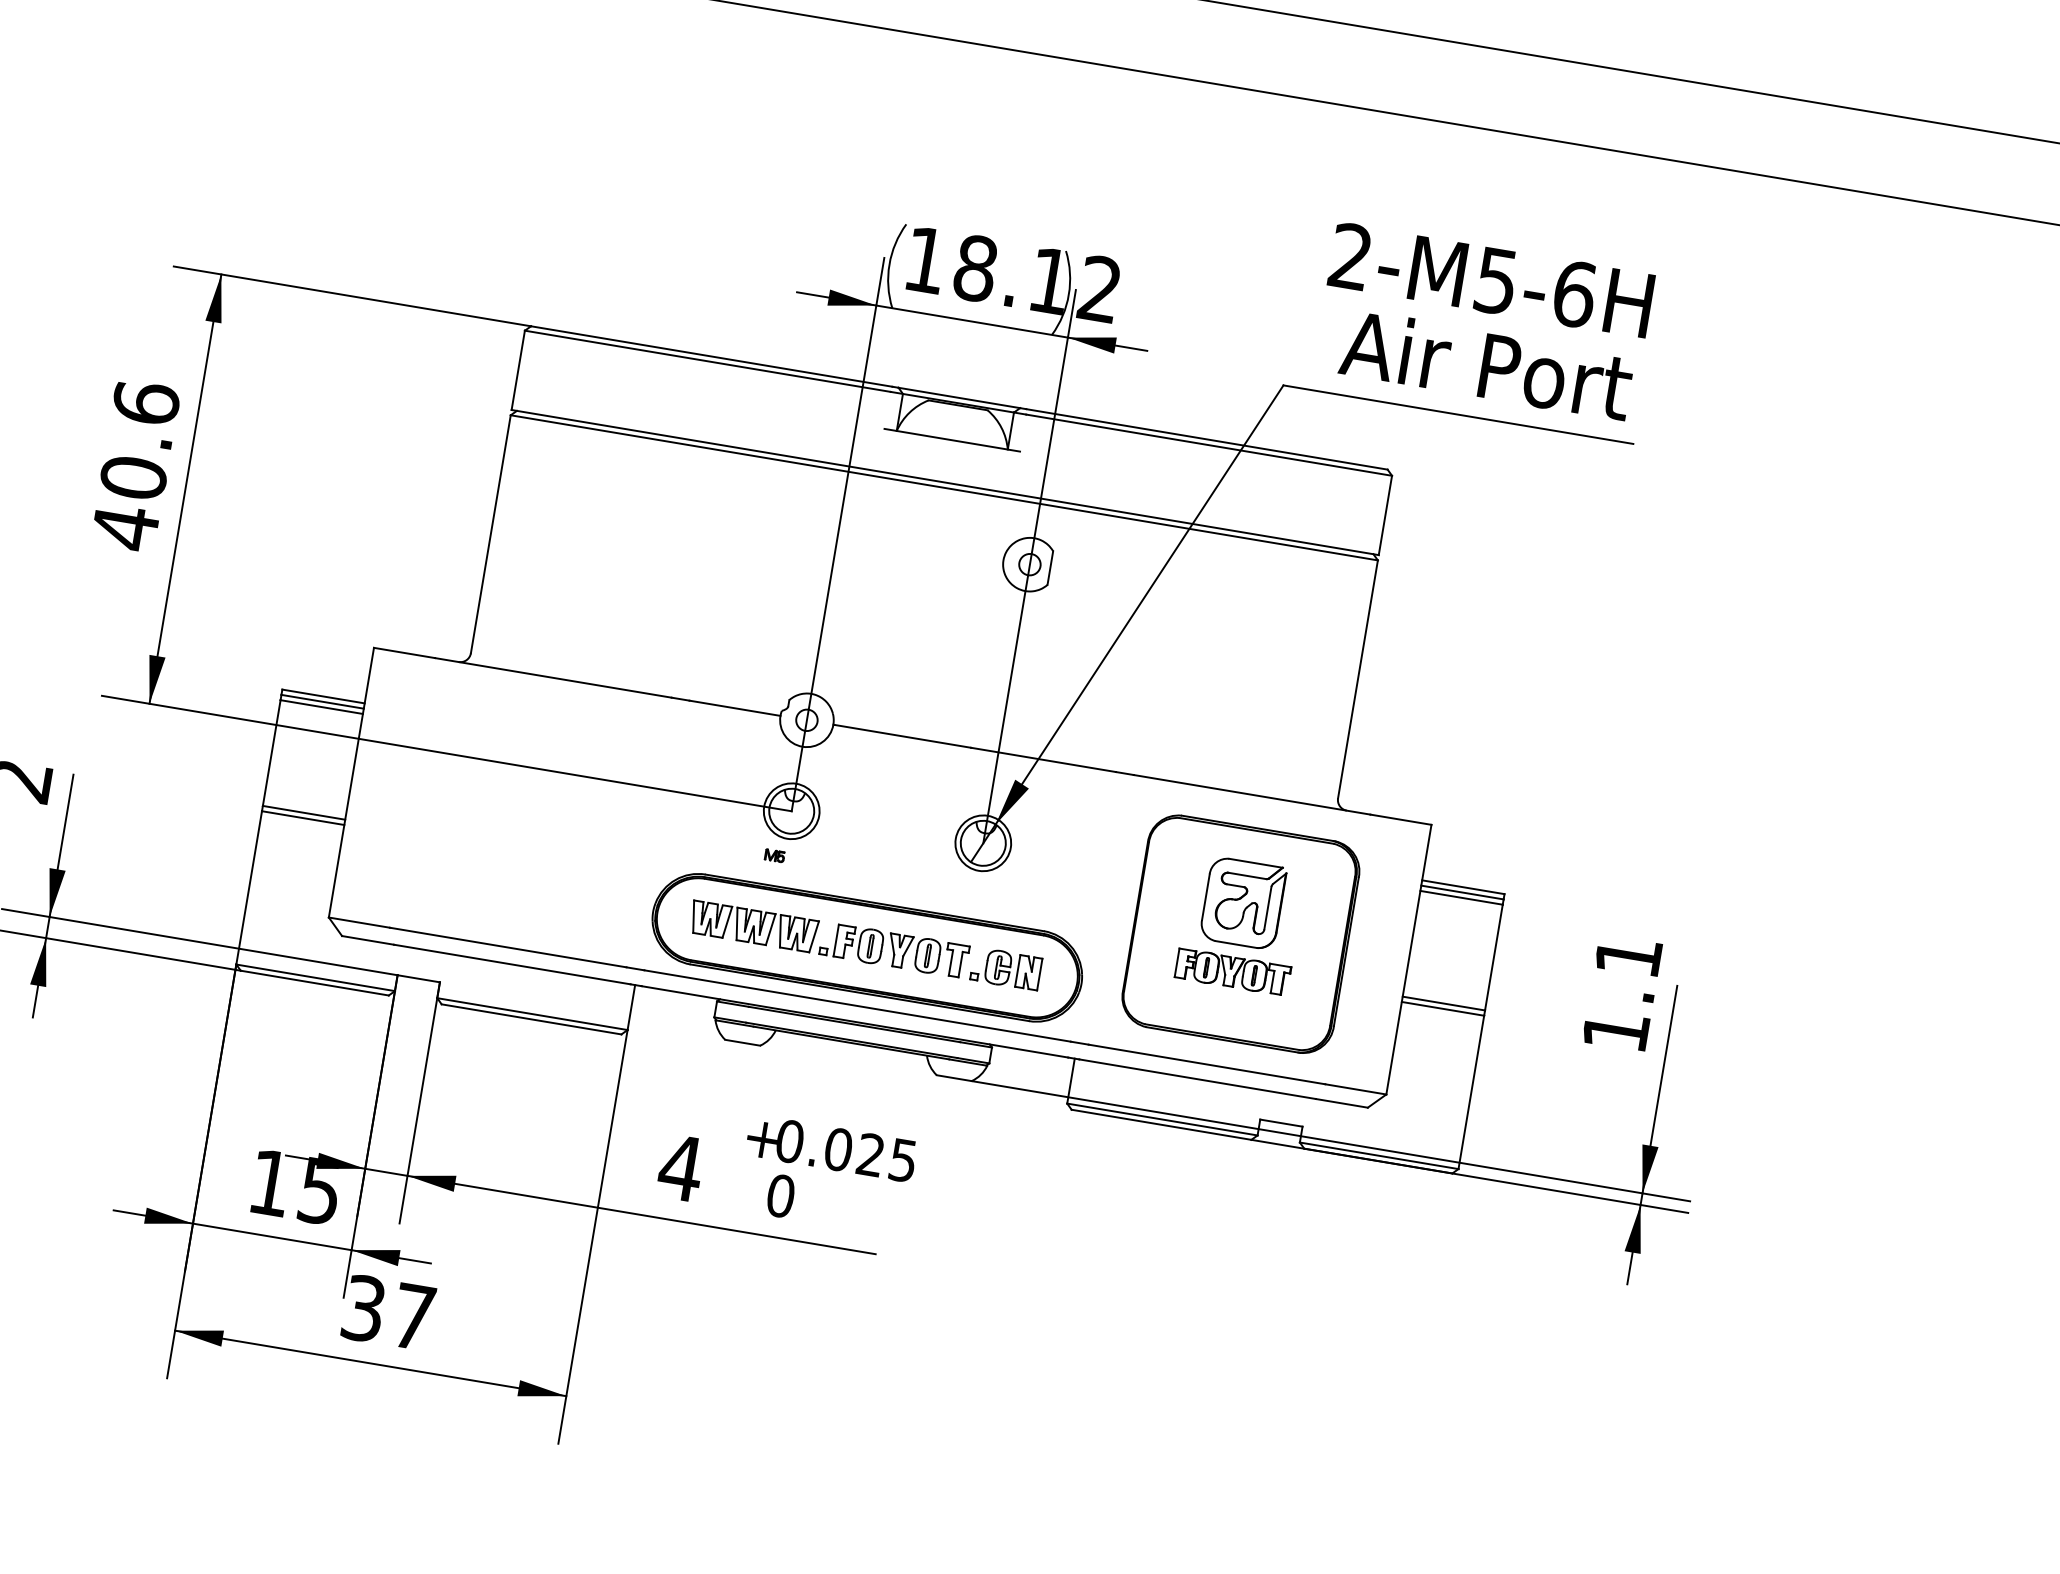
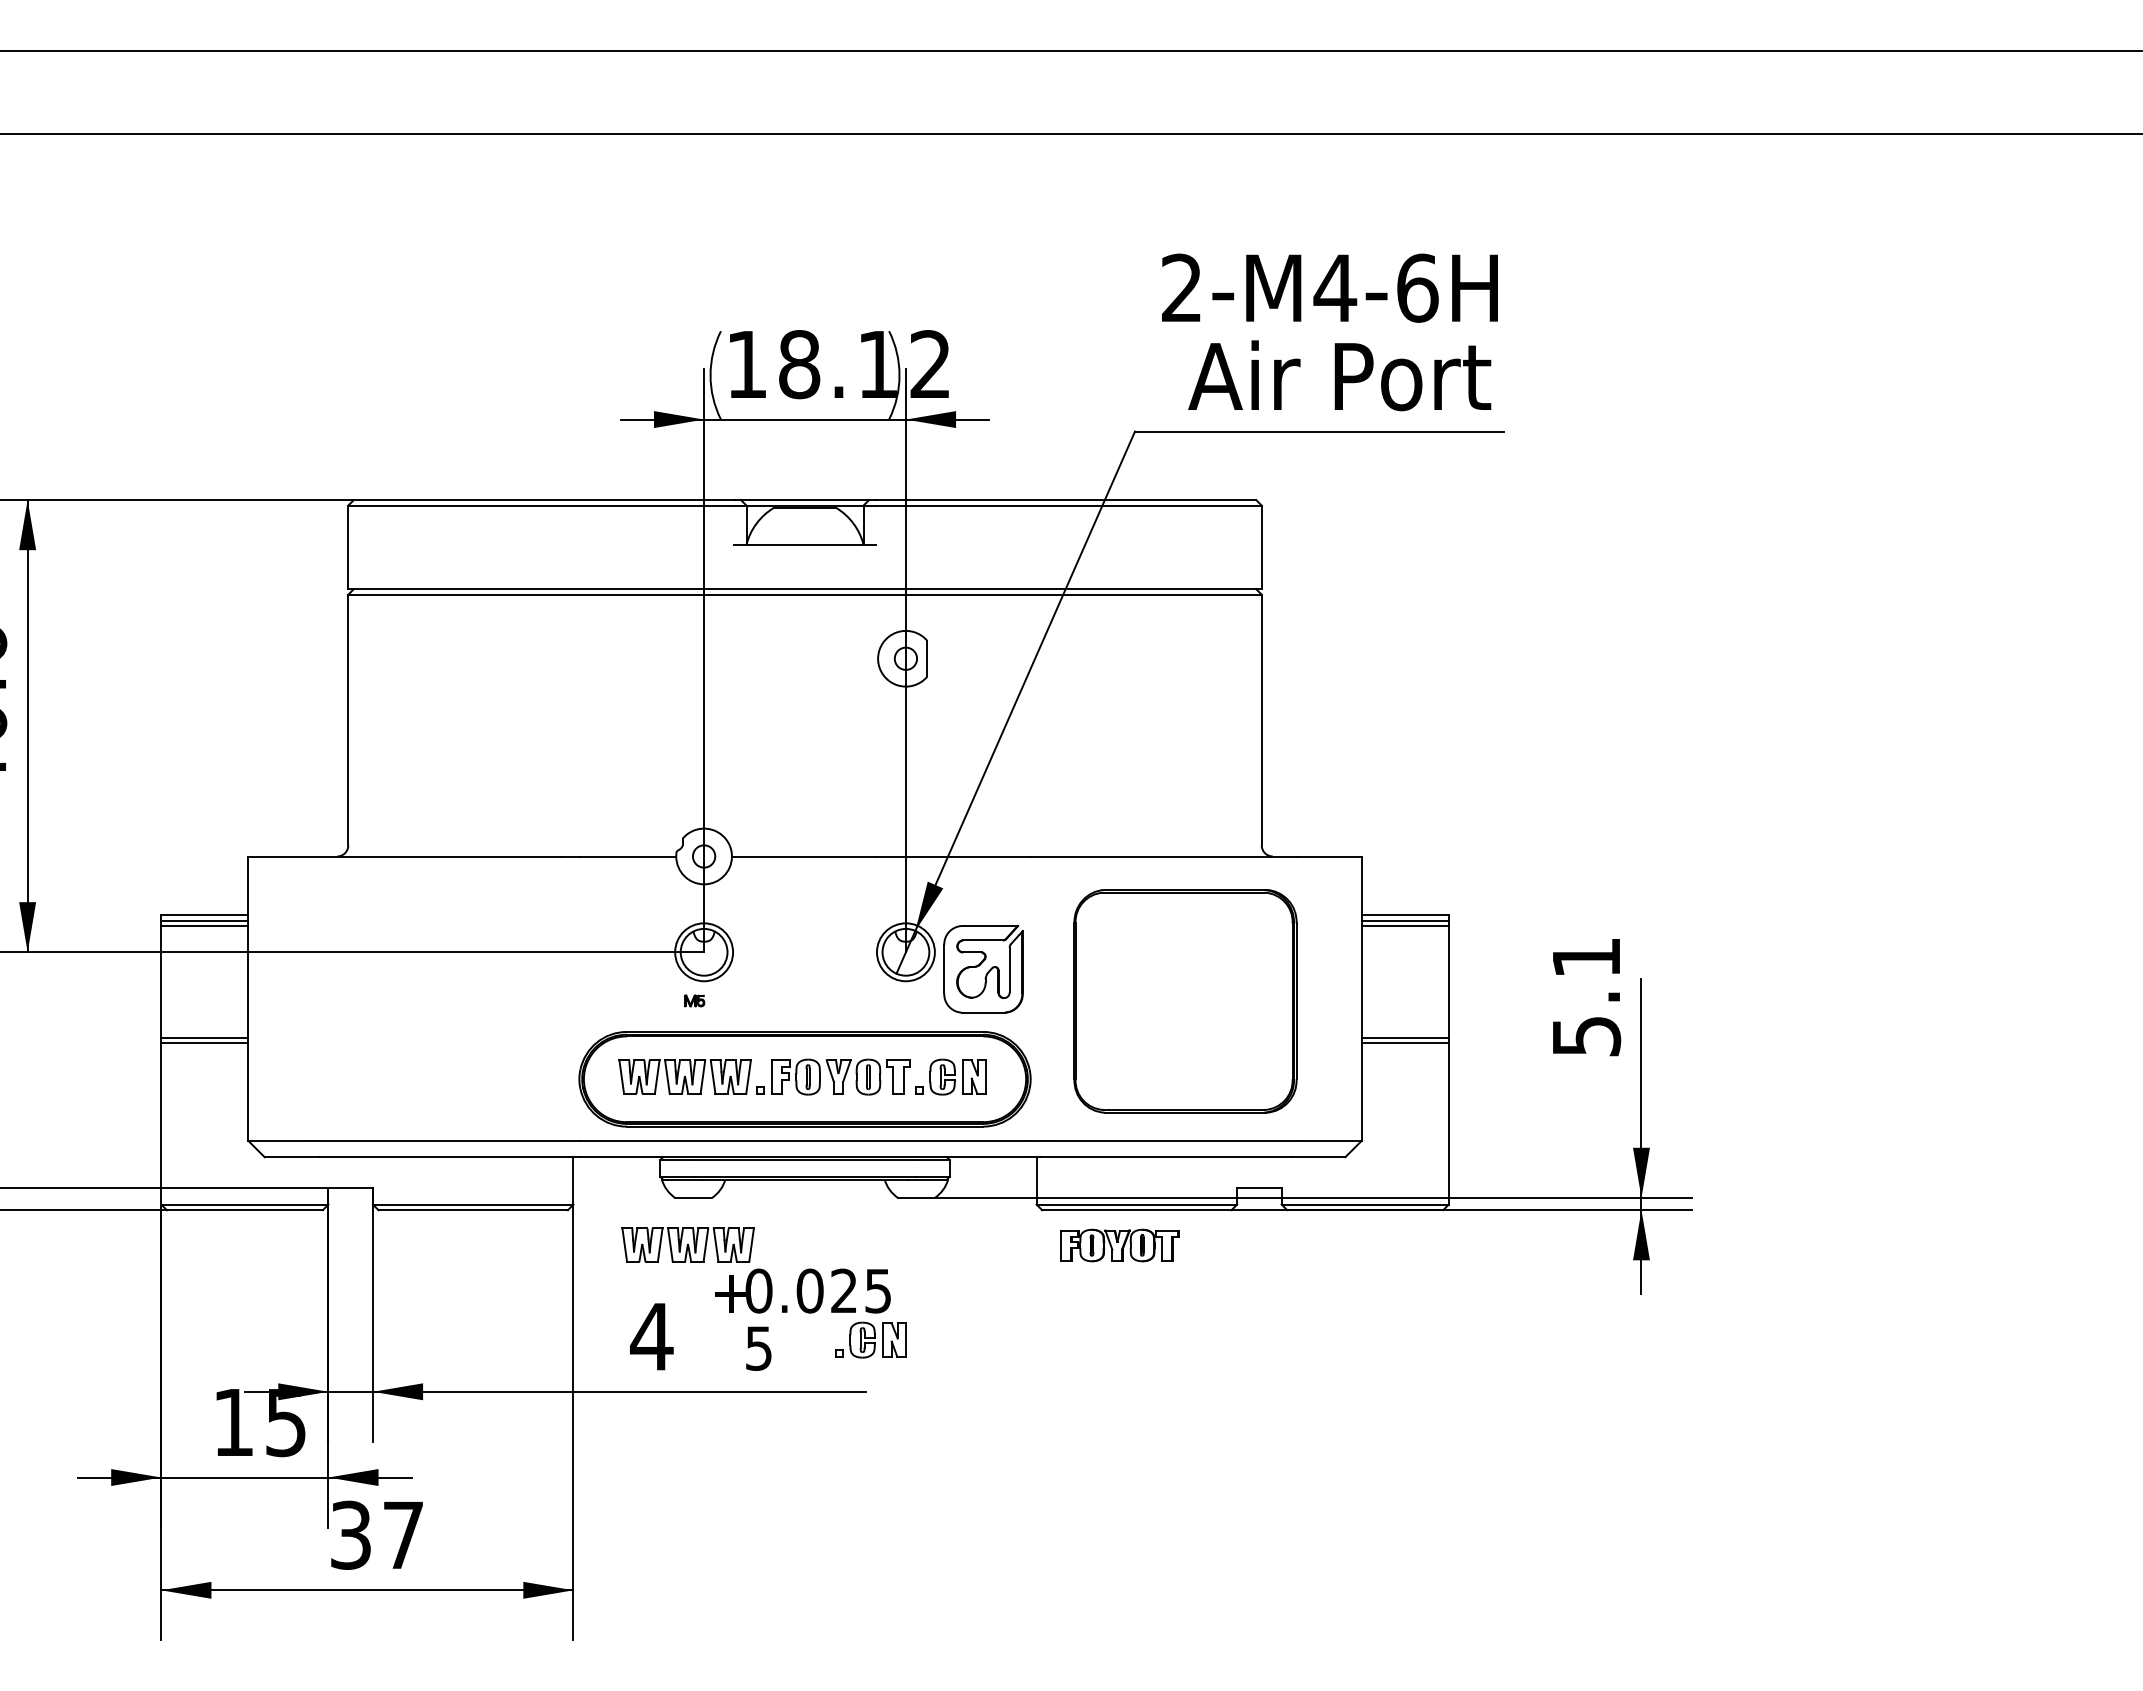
text: (1496, 281) -> (1335, 288), 2-M5-6H -> 2-M4-6H
part: (1243, 902) -> (983, 968), moved
part: (1232, 972) -> (1119, 1245), moved
text: (1616, 1031) -> (1587, 1036), 1.1 -> 5.1
part: (729, 1086) -> (687, 1244), added
text: (780, 1196) -> (758, 1348), 0 -> 5
part: (888, 1205) -> (870, 1339), added

